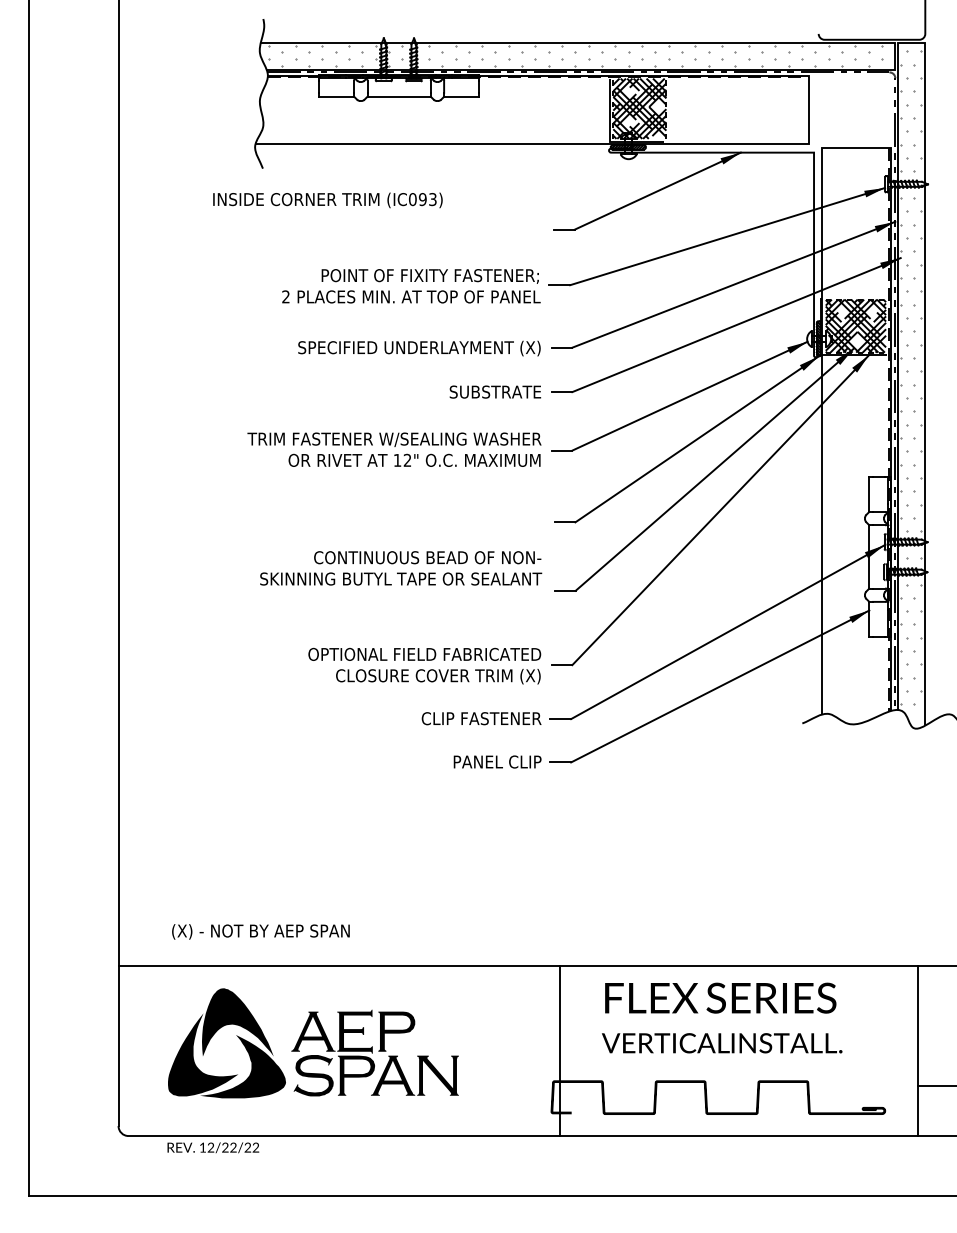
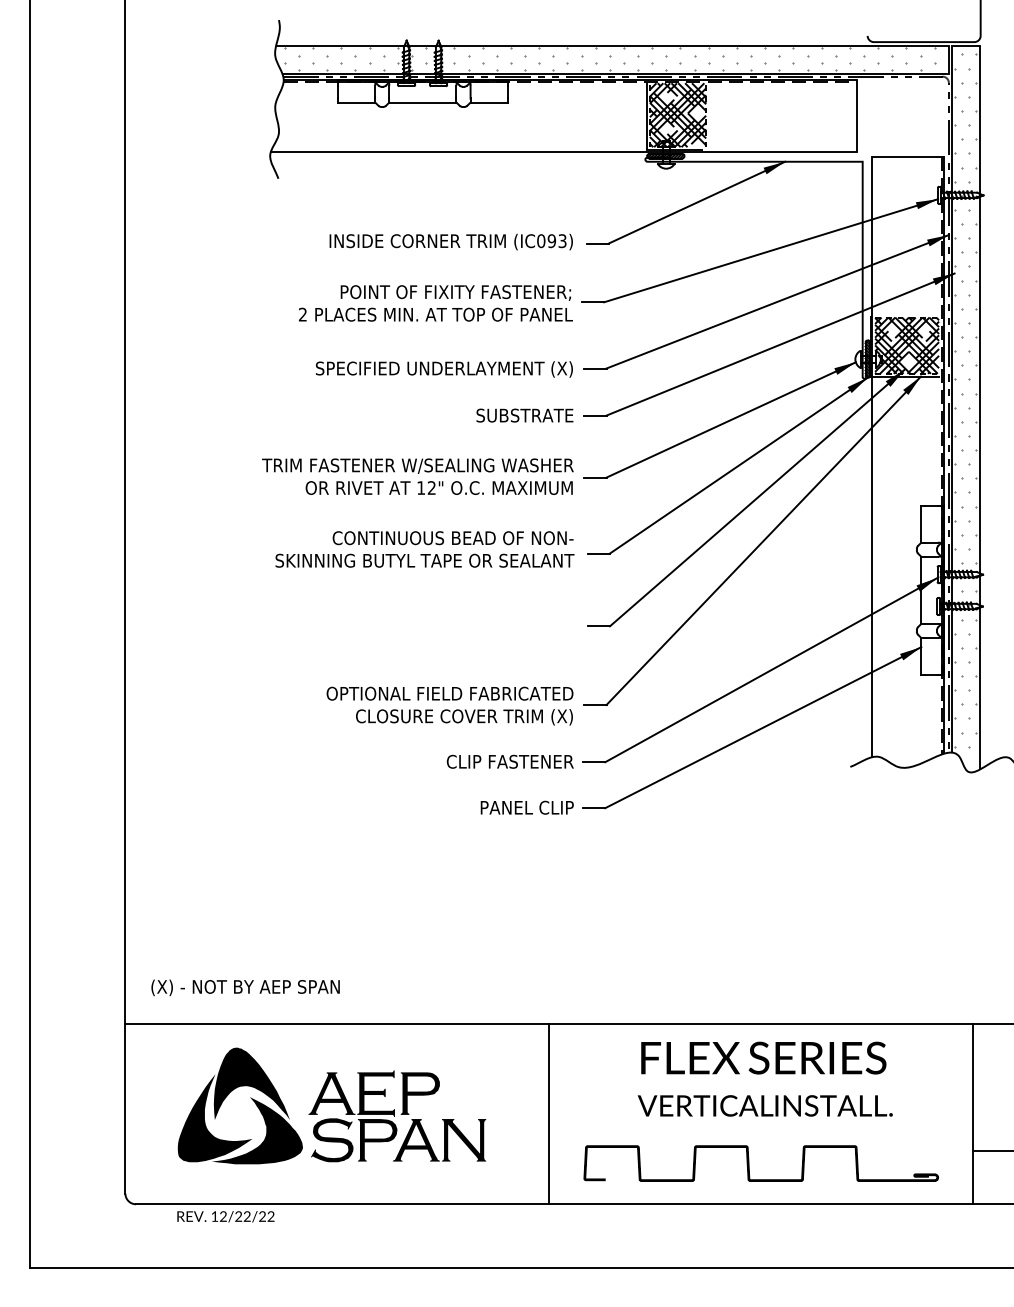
text: (327, 200) -> (450, 242), moved
text: (401, 568) -> (425, 549), moved
text: (260, 931) -> (245, 987), moved
line: (560, 1051) -> (549, 1114), moved

